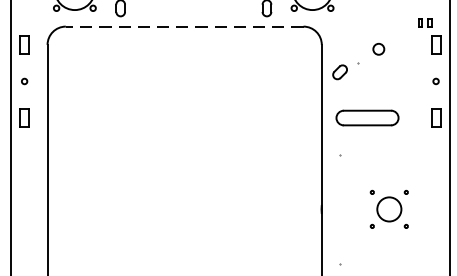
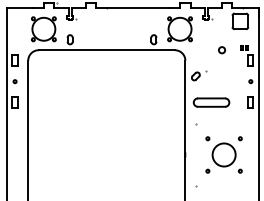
line: (184, 27) -> (106, 50), dashed -> solid
circle: (377, 49) -> (221, 50), moved
part: (388, 208) -> (223, 154), size x1.67

